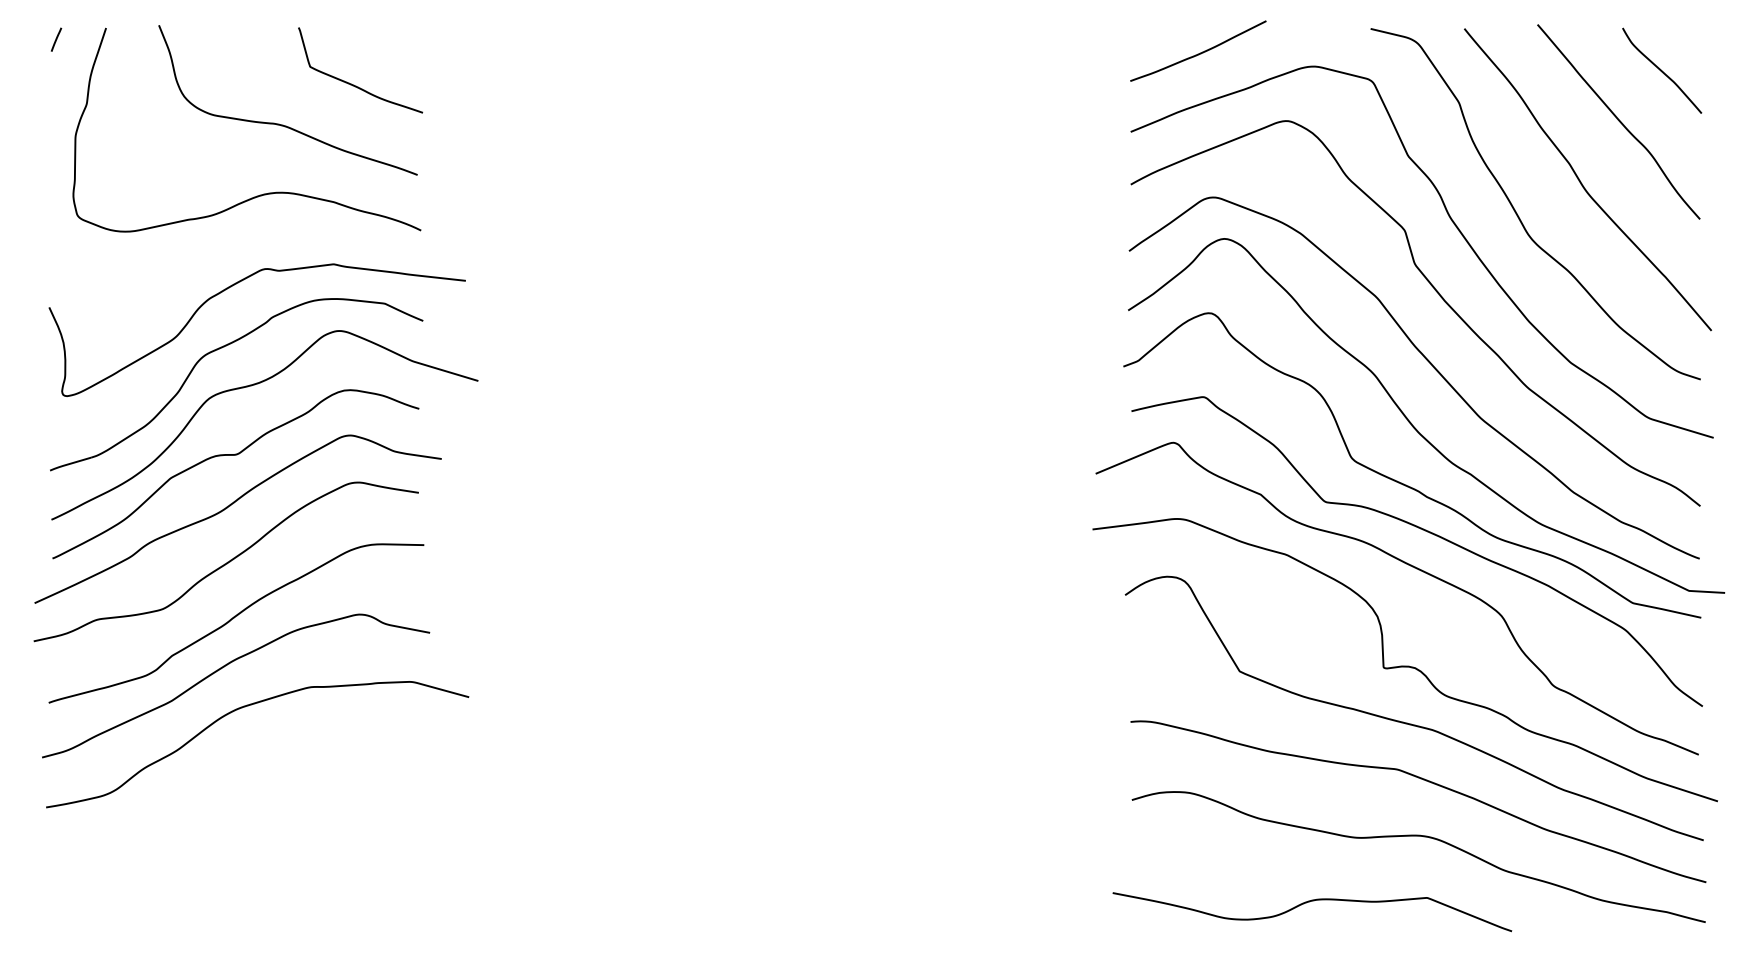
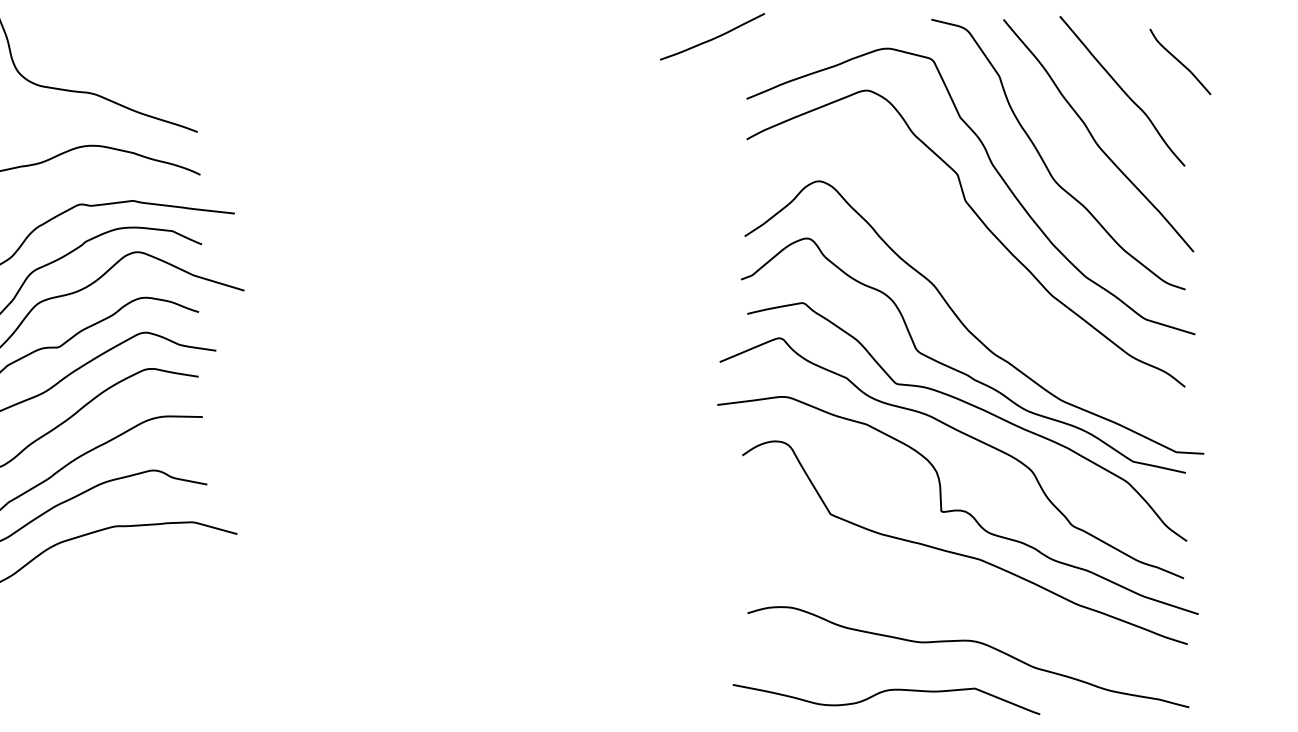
curve: (1200, 52) -> (714, 37), moved
curve: (1662, 70) -> (1180, 61), moved
curve: (356, 85) -> (150, 63), removed
curve: (1428, 362) -> (975, 276), removed
curve: (1428, 782) -> (975, 599), removed

